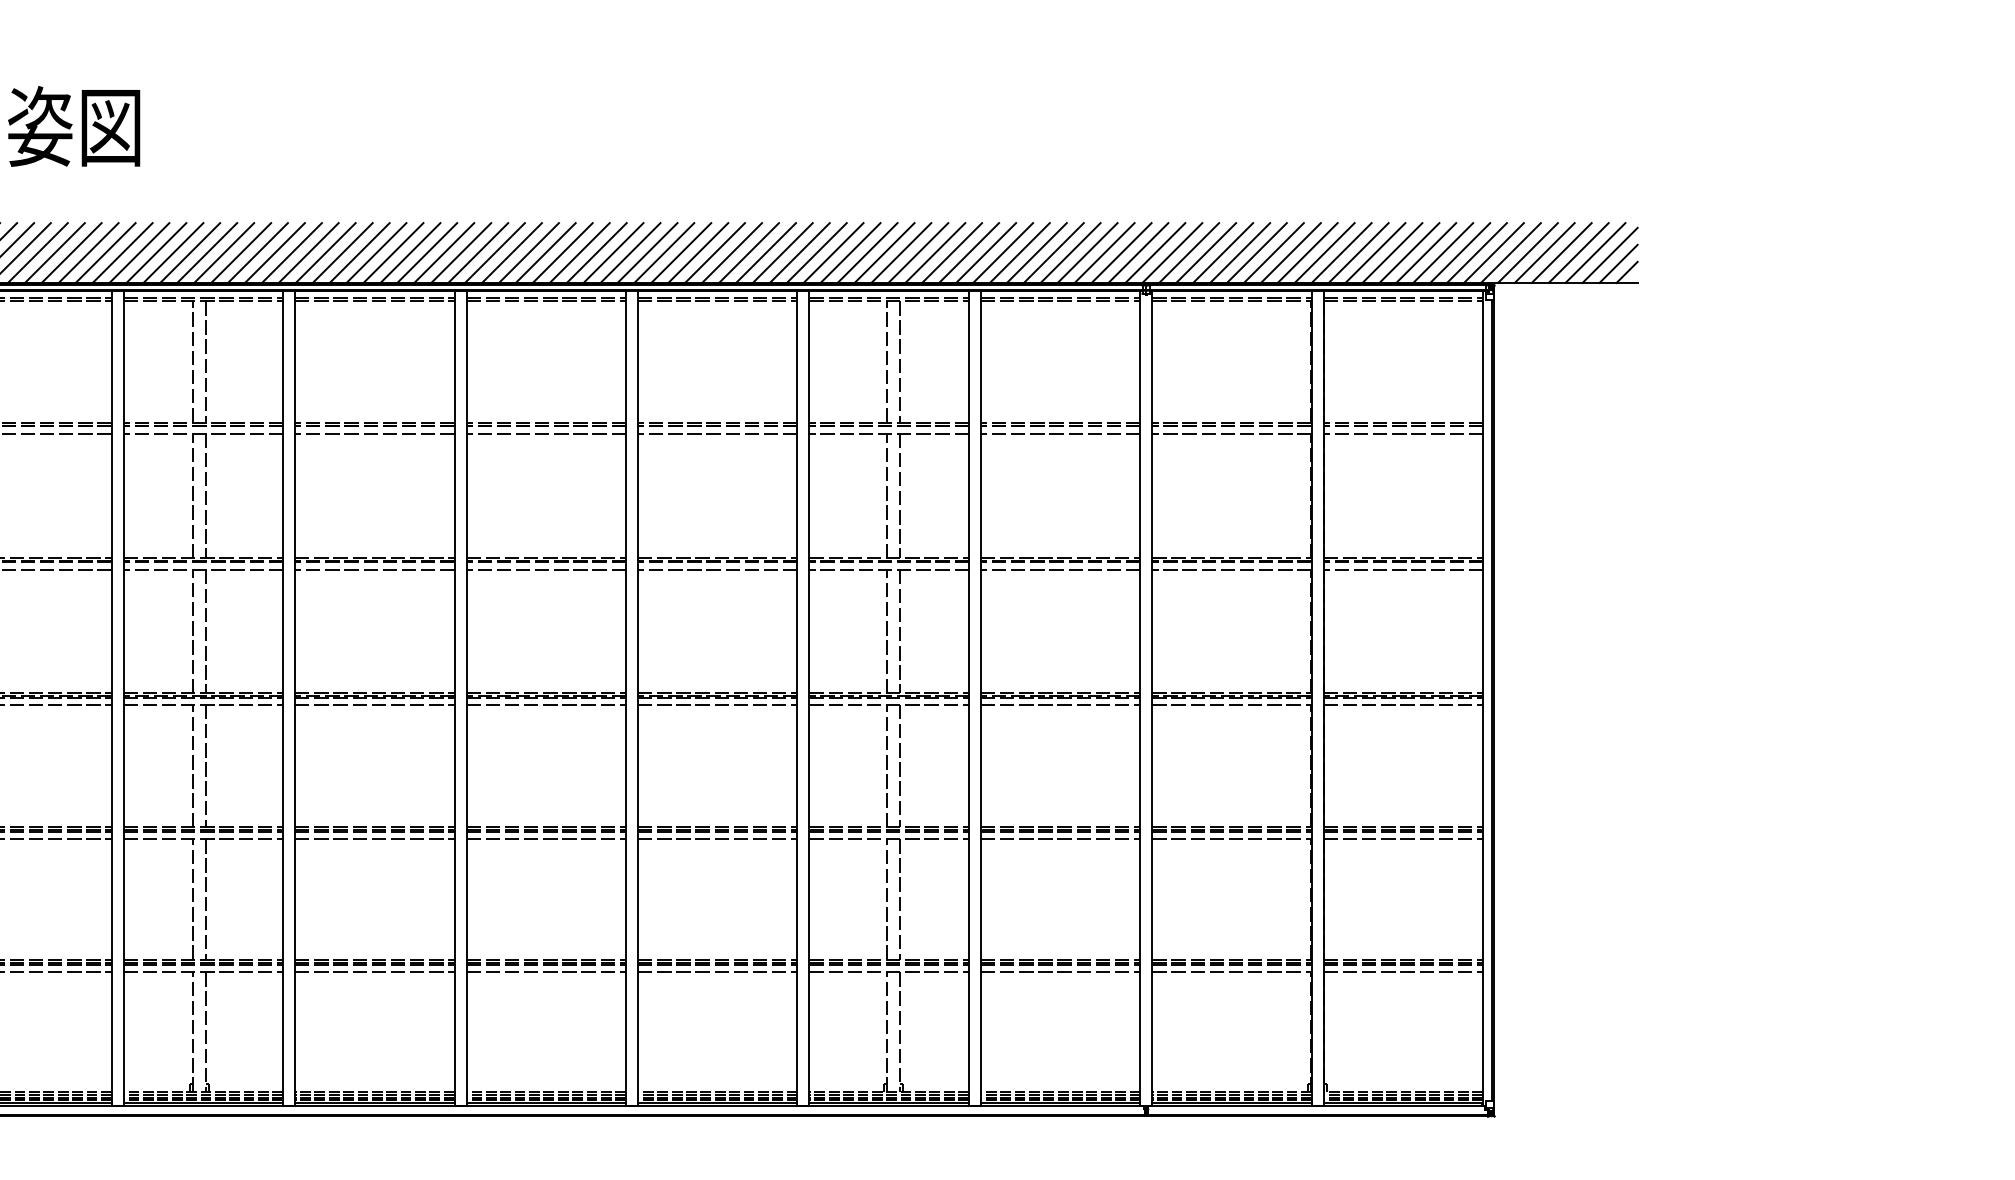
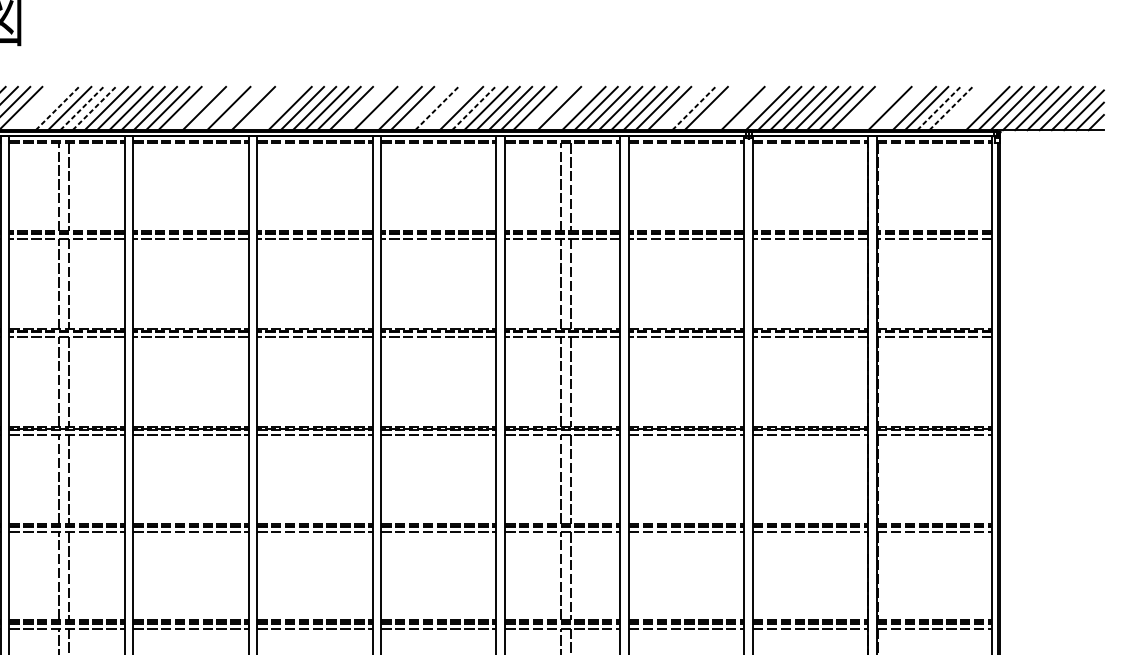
line: (156, 252) -> (33, 108), removed
line: (173, 252) -> (45, 108), removed
line: (190, 252) -> (57, 108), solid -> dashed
line: (224, 252) -> (82, 108), solid -> dashed
line: (241, 252) -> (94, 108), solid -> dashed
line: (376, 252) -> (192, 108), removed
line: (410, 252) -> (216, 108), removed
line: (444, 252) -> (241, 108), removed
line: (478, 252) -> (265, 108), removed
line: (494, 252) -> (277, 108), removed
line: (613, 252) -> (363, 108), removed
line: (647, 252) -> (388, 108), removed
line: (698, 252) -> (424, 108), removed
line: (715, 252) -> (437, 108), solid -> dashed
line: (732, 252) -> (449, 108), removed
line: (766, 252) -> (474, 108), solid -> dashed
line: (867, 252) -> (547, 108), removed
line: (901, 252) -> (571, 108), removed
line: (1053, 252) -> (681, 108), removed
line: (1071, 252) -> (694, 108), solid -> dashed
line: (1104, 252) -> (718, 108), removed
line: (1121, 252) -> (730, 108), removed
line: (1155, 252) -> (755, 108), removed
line: (1307, 252) -> (865, 108), removed
line: (1324, 252) -> (877, 108), removed
line: (1358, 252) -> (902, 108), removed
line: (1409, 252) -> (938, 108), solid -> dashed
line: (1426, 252) -> (951, 108), solid -> dashed
line: (1443, 252) -> (963, 108), removed
line: (1460, 252) -> (975, 108), removed

